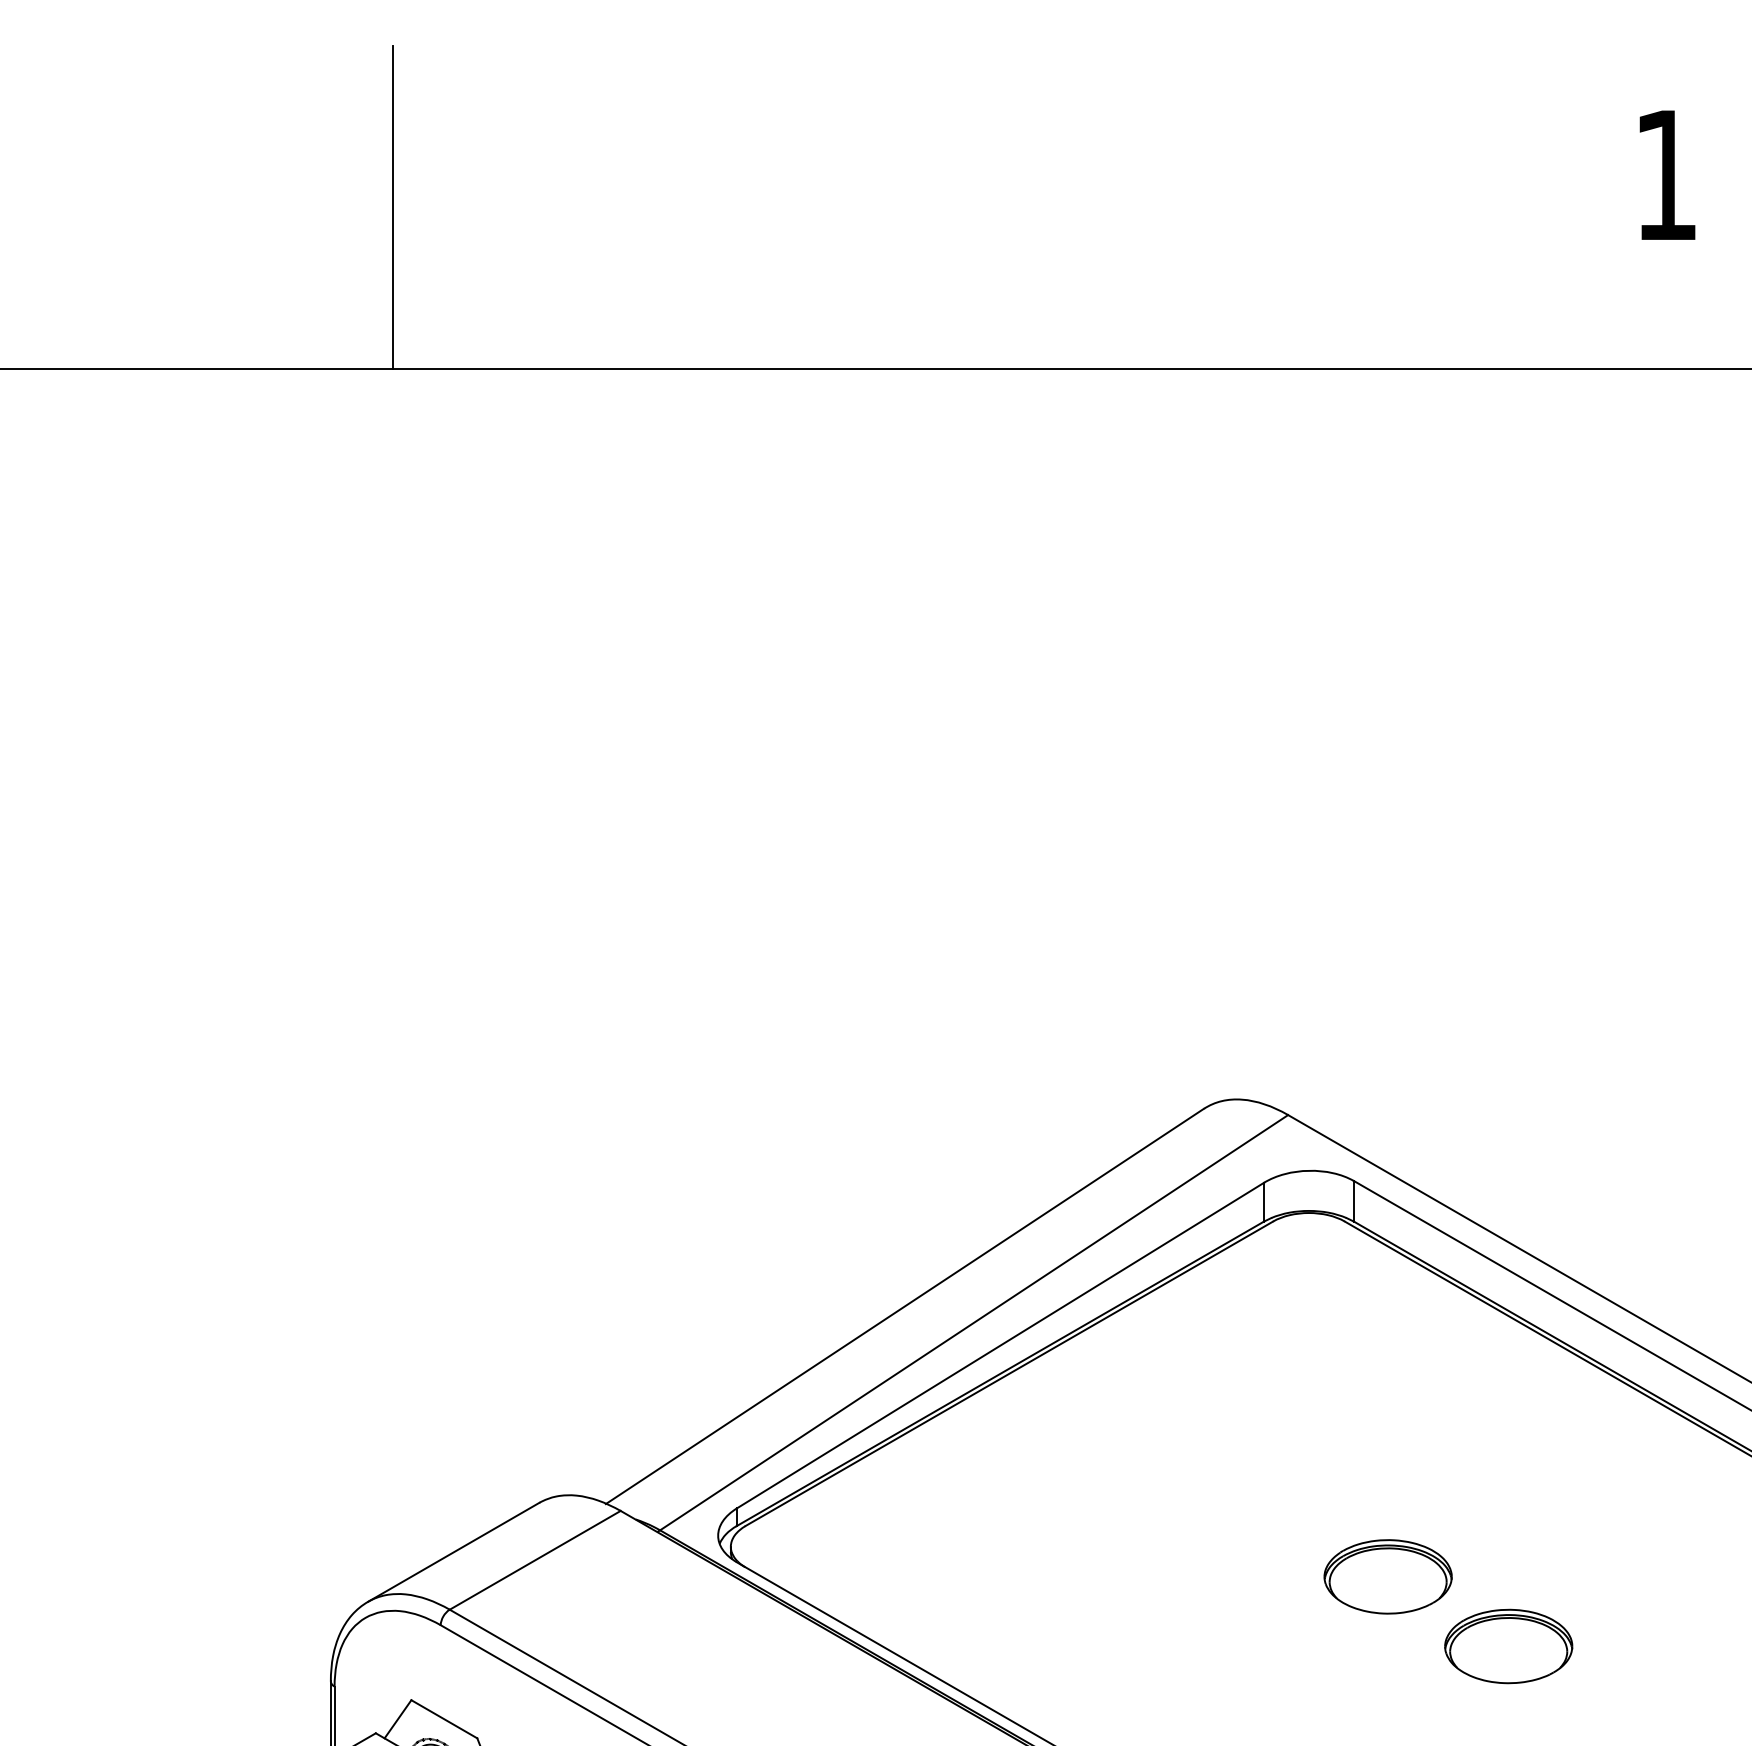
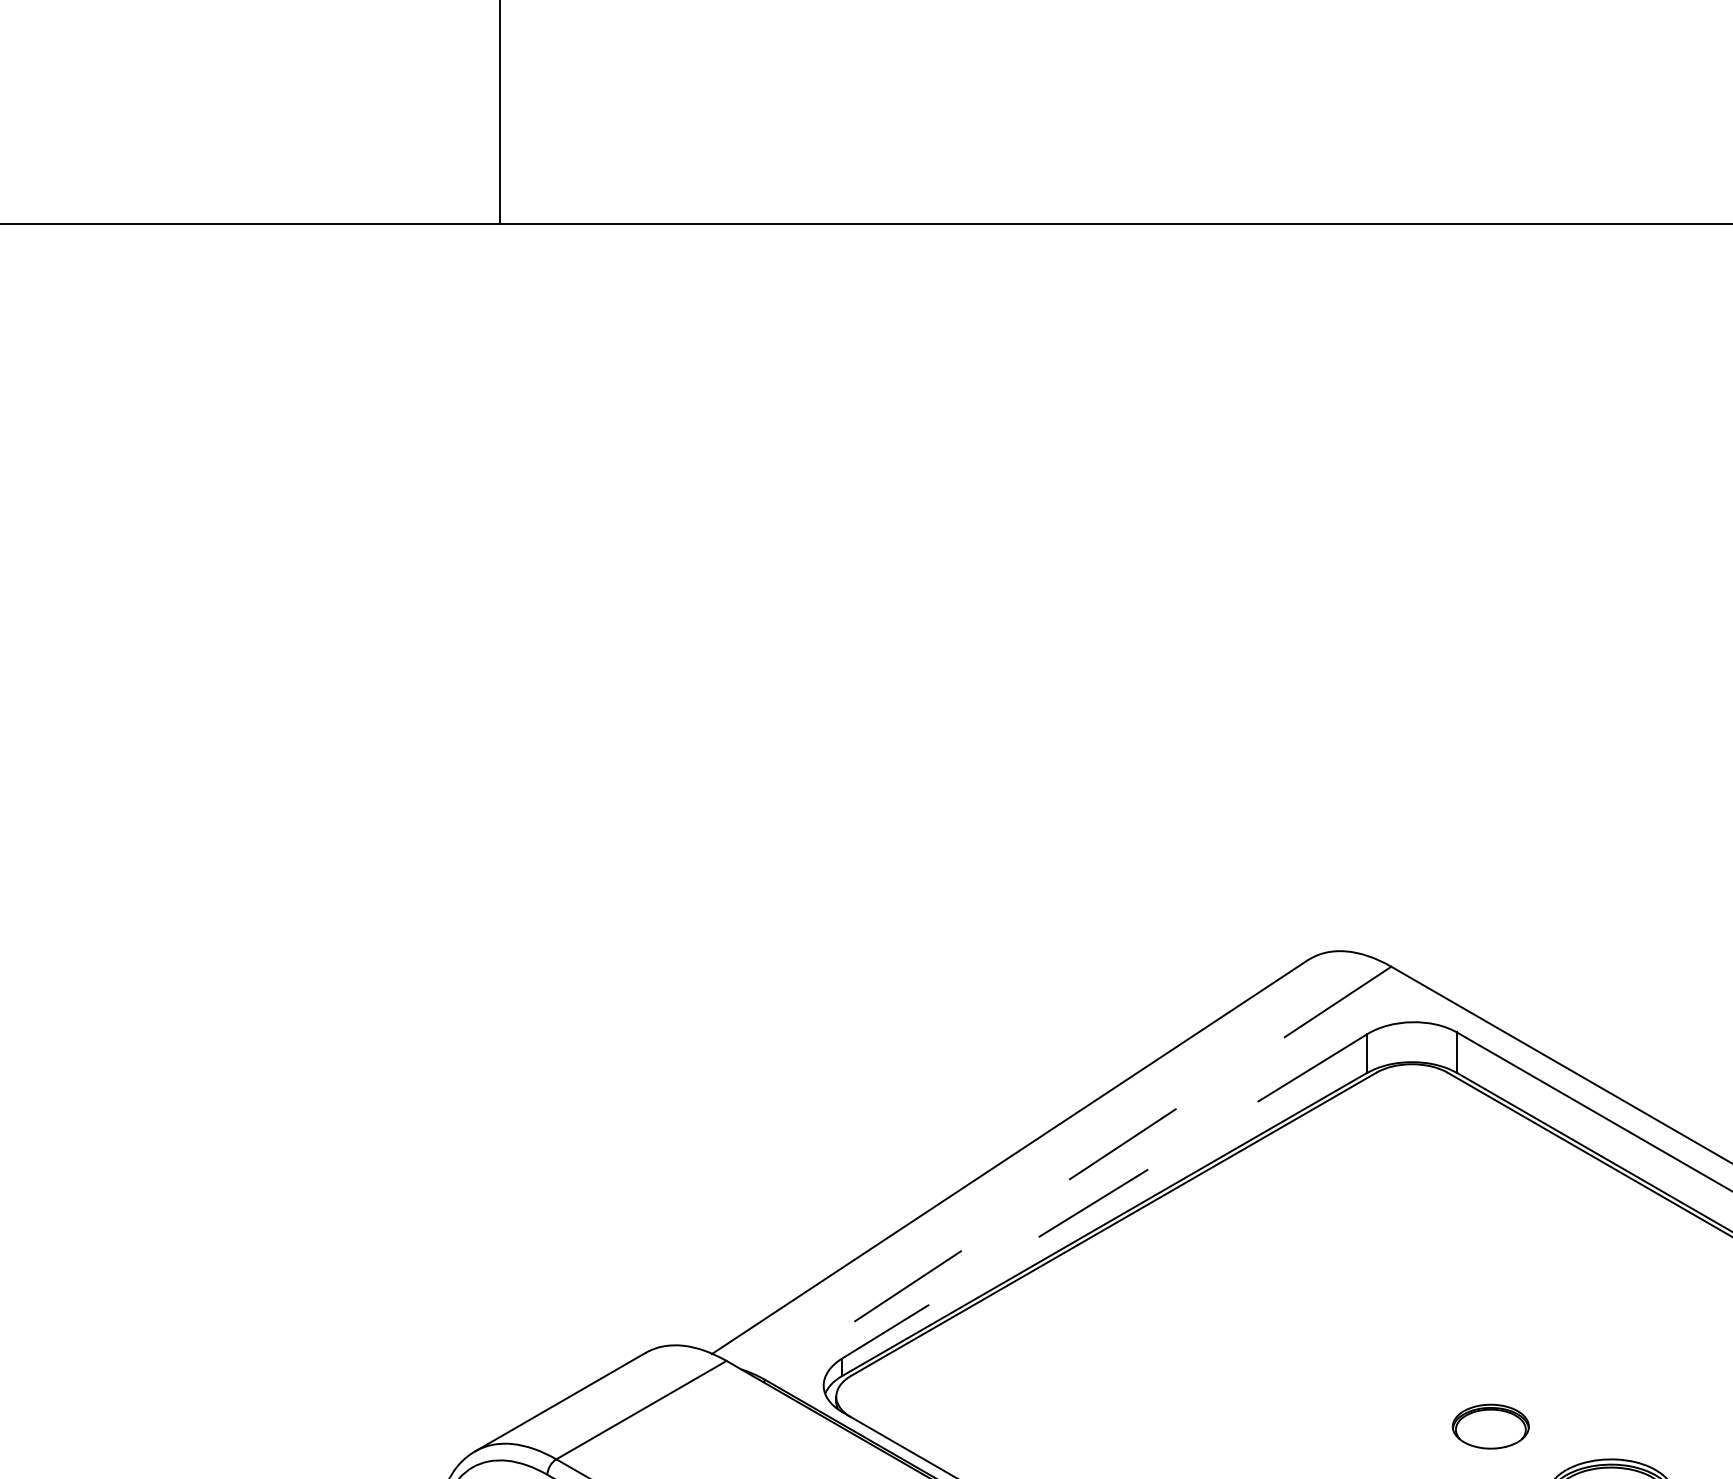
line: (973, 1322) -> (1077, 1173), solid -> dashed
line: (1000, 1345) -> (1104, 1196), solid -> dashed
part: (1387, 1576) -> (1490, 1426), size x0.6

